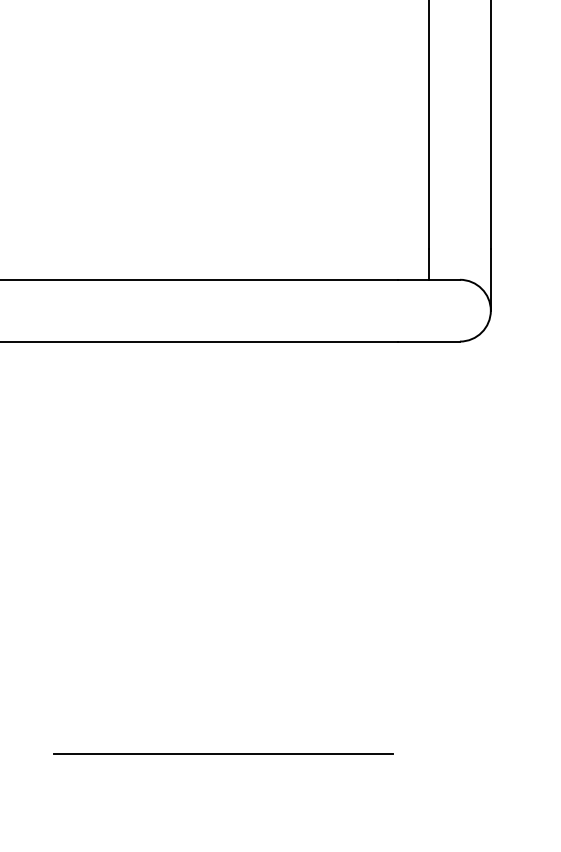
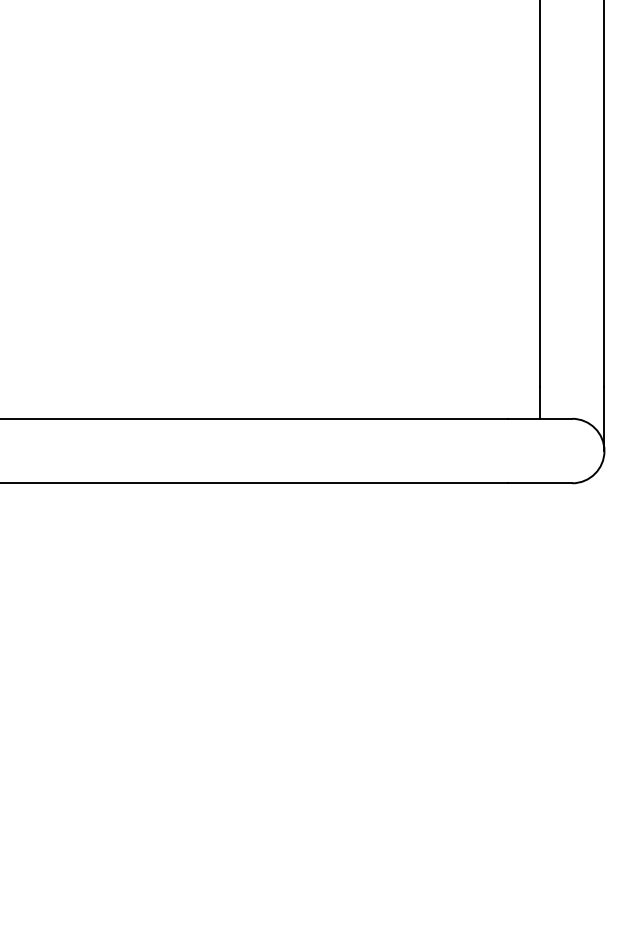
line: (222, 753) -> (324, 913), removed

